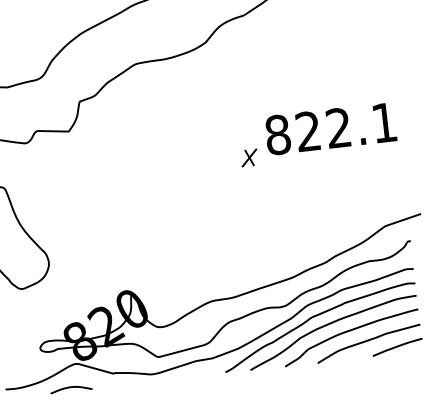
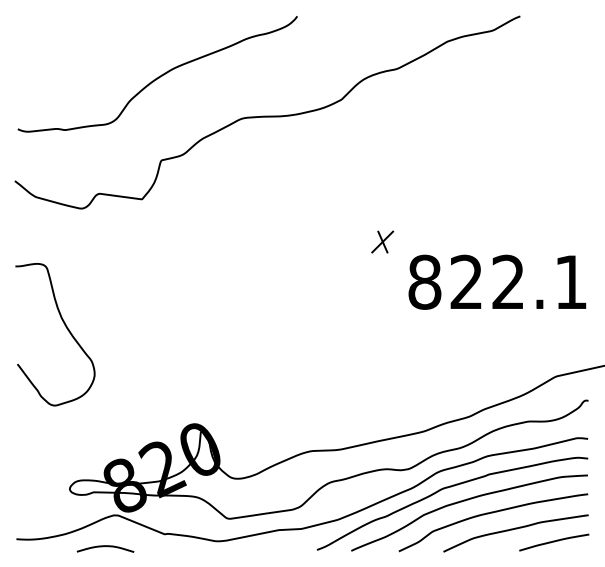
text: (330, 128) -> (497, 281), moved
part: (249, 157) -> (382, 241), moved

